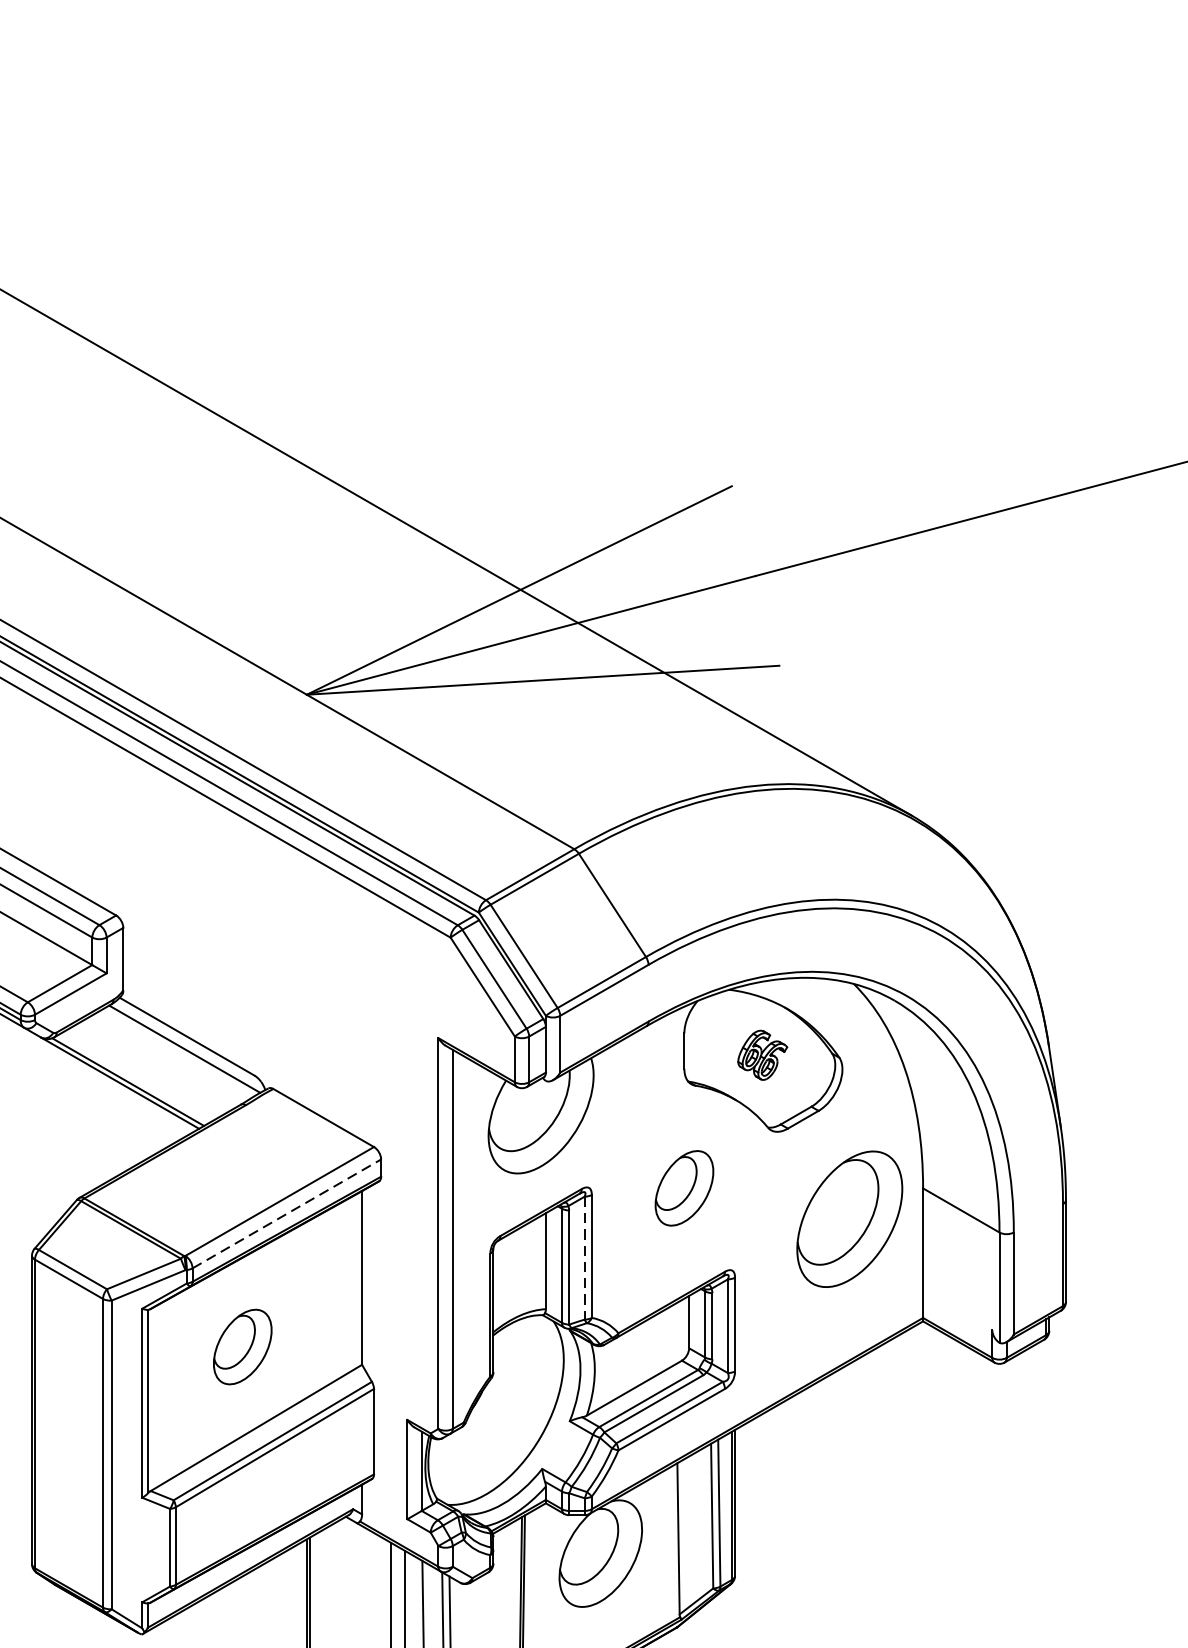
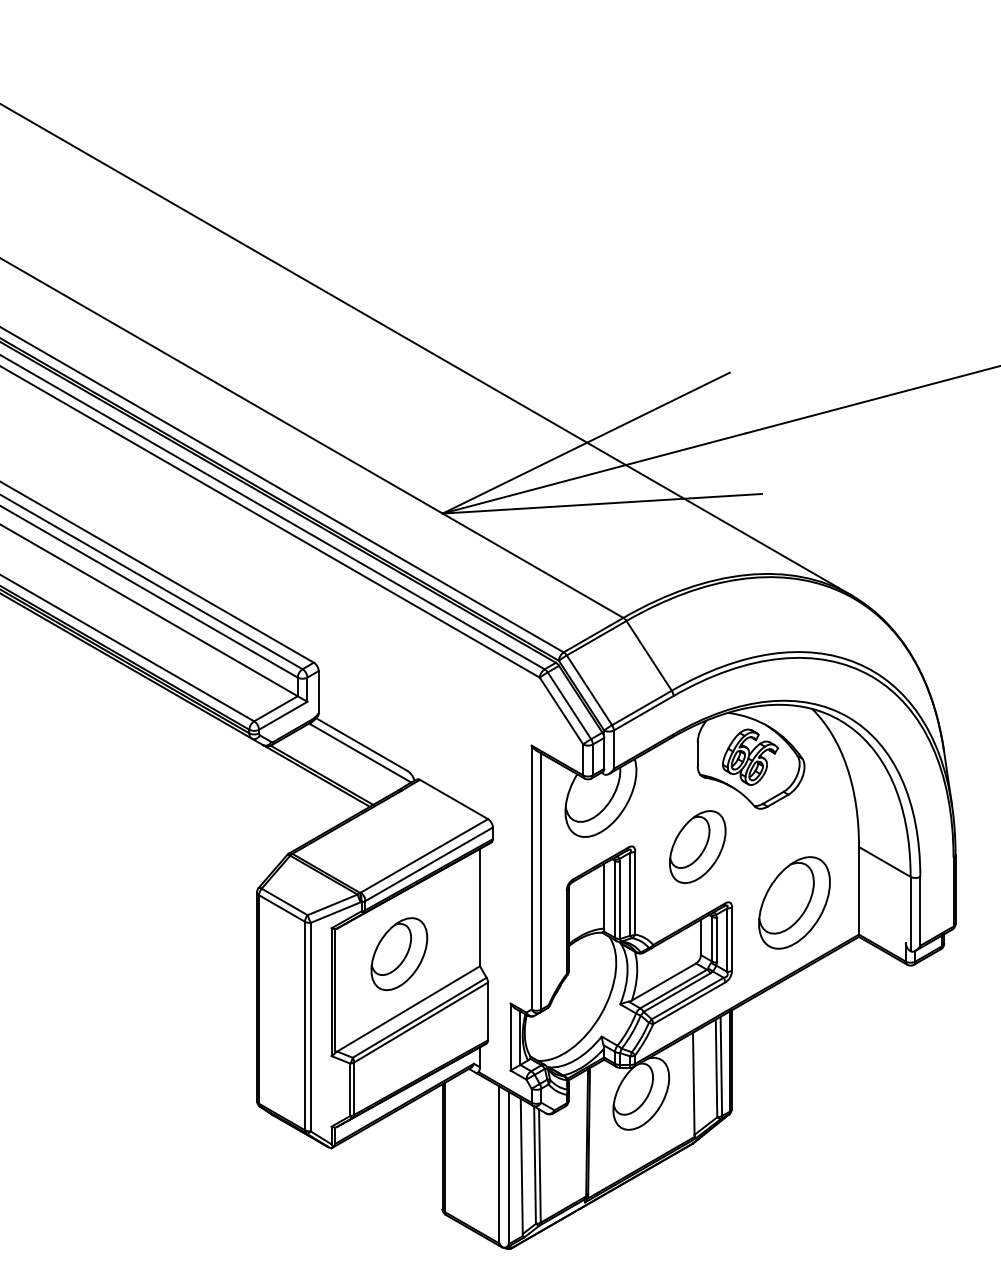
part: (762, 1054) -> (750, 756), size x1.67
part: (684, 1187) -> (697, 846), size x1.43
line: (287, 1214) -> (429, 864), dashed -> solid
part: (849, 1218) -> (794, 902), moved
line: (584, 1258) -> (630, 894), dashed -> solid
part: (242, 1347) -> (399, 954), size x1.43

